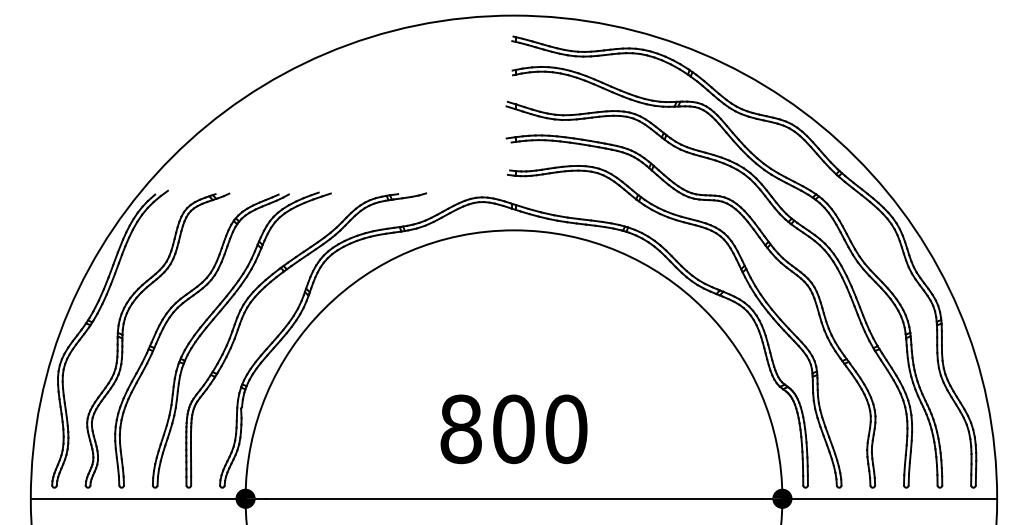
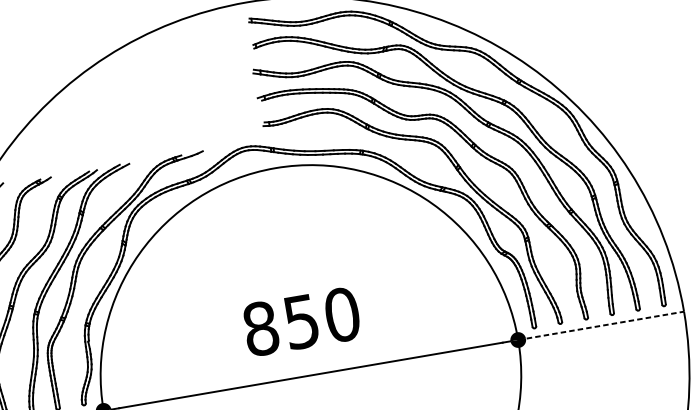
text: (513, 429) -> (301, 322), 800 -> 850
line: (890, 498) -> (601, 325), solid -> dashed

